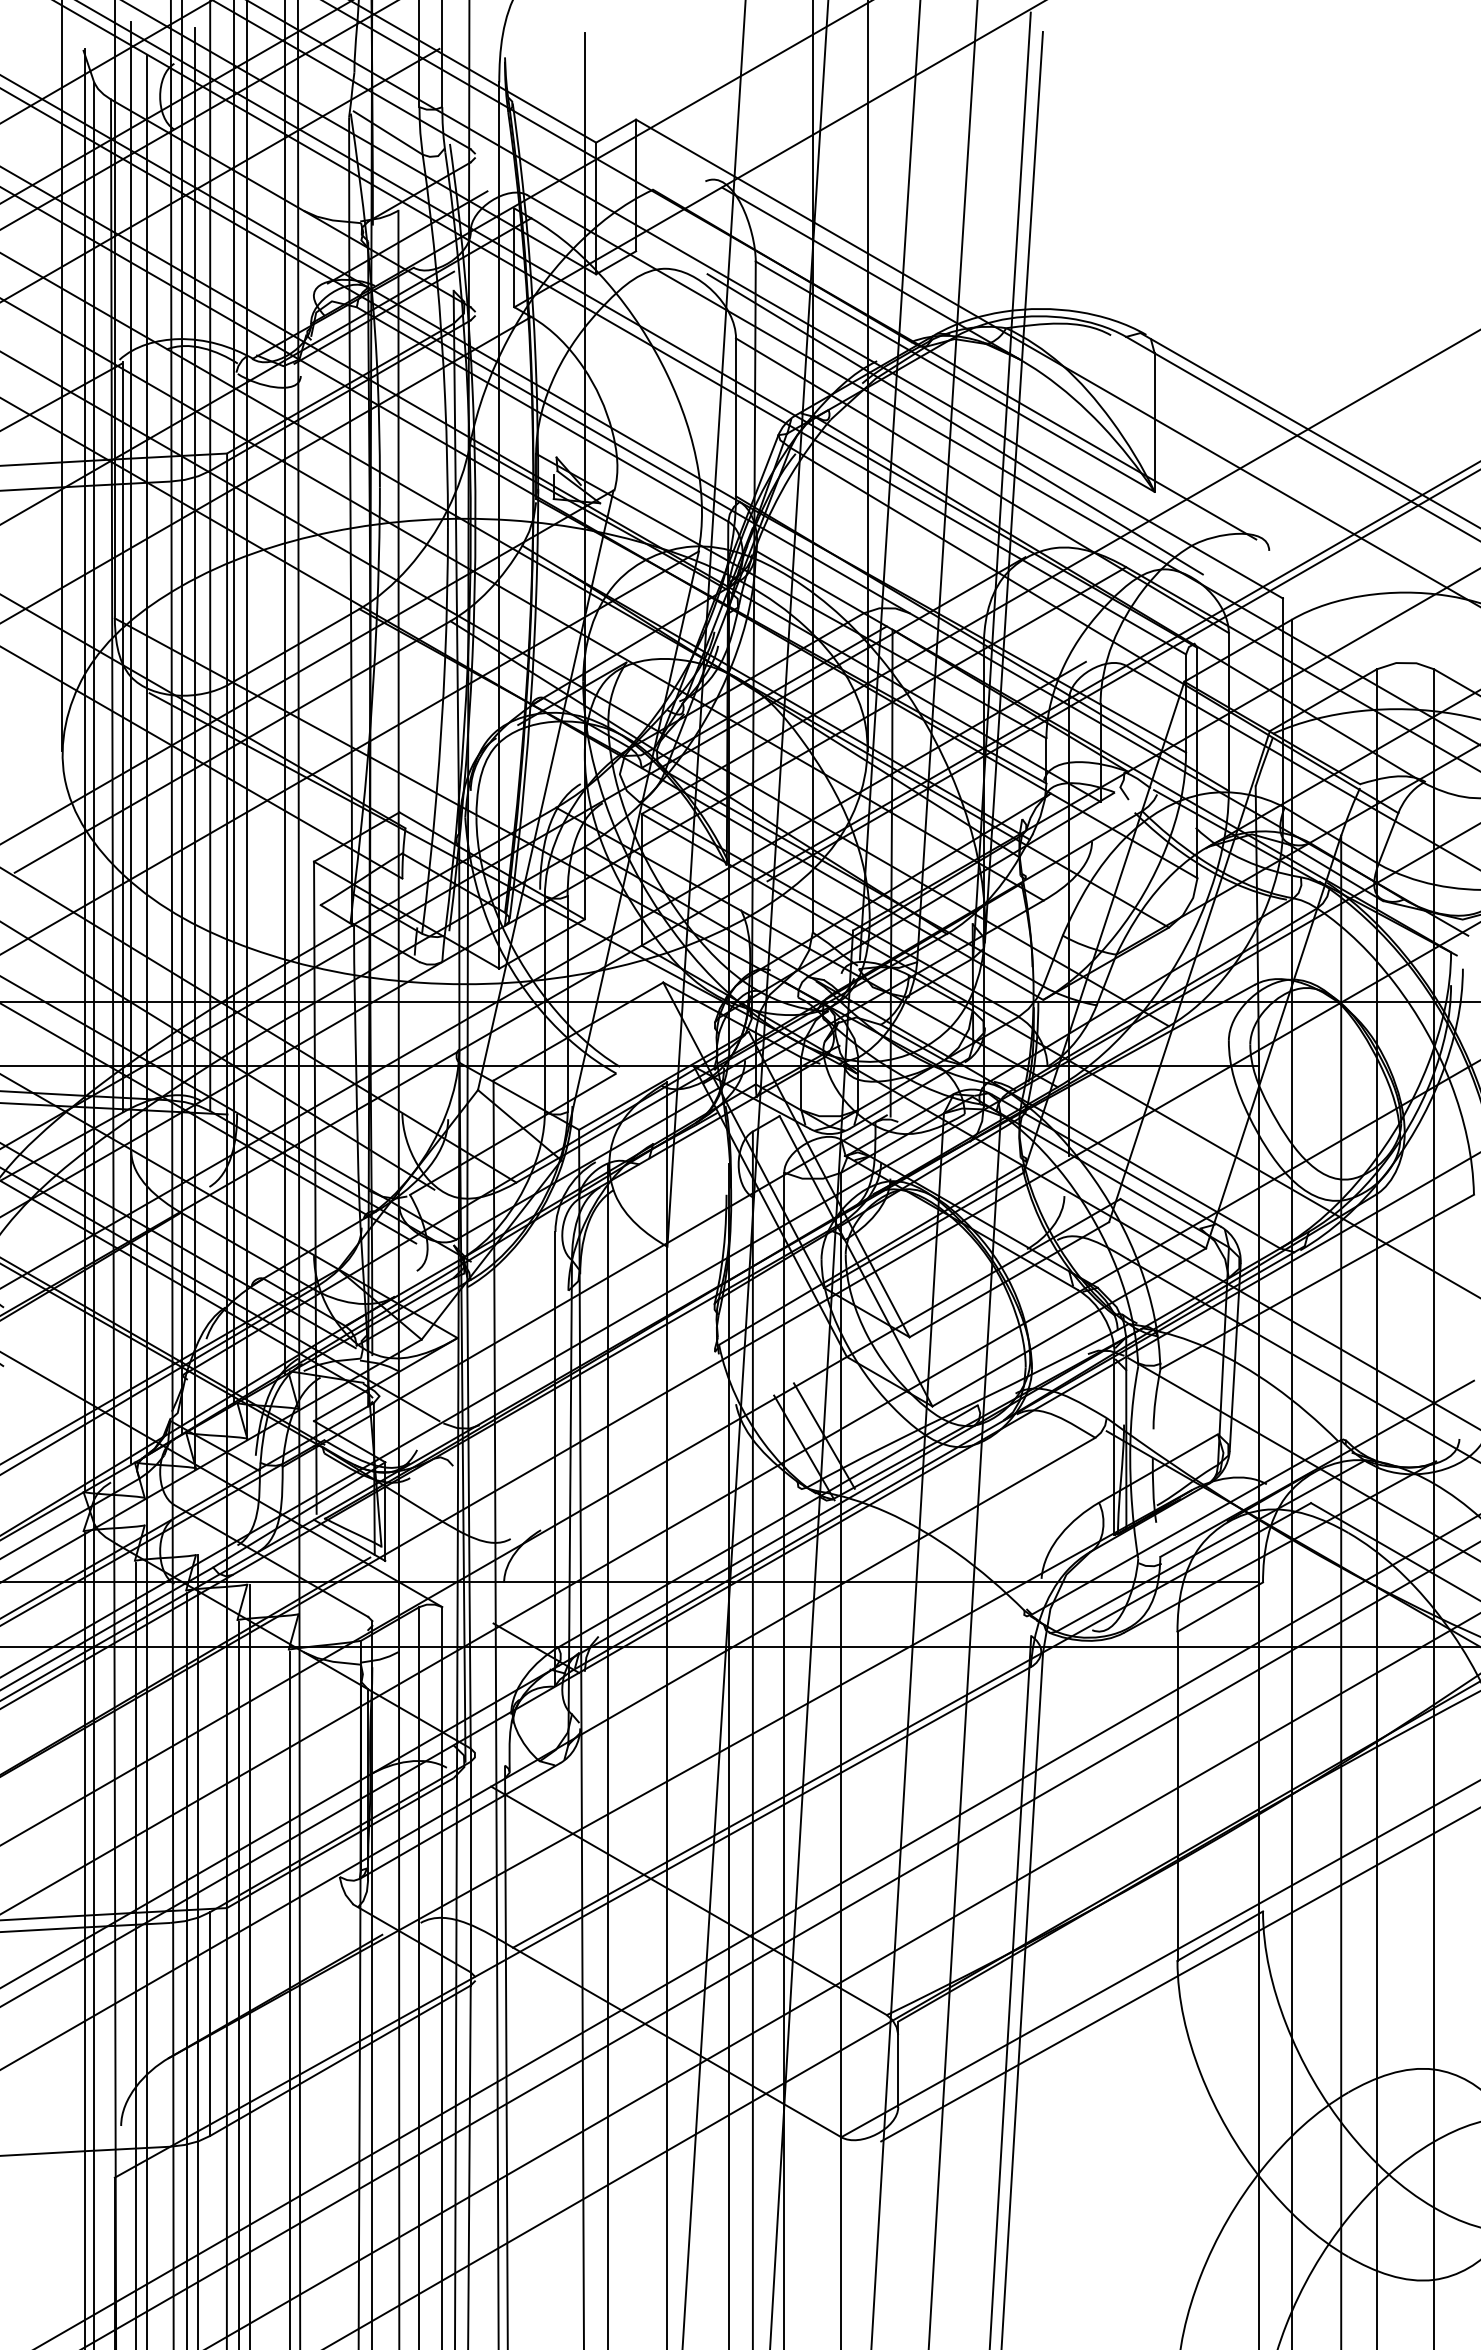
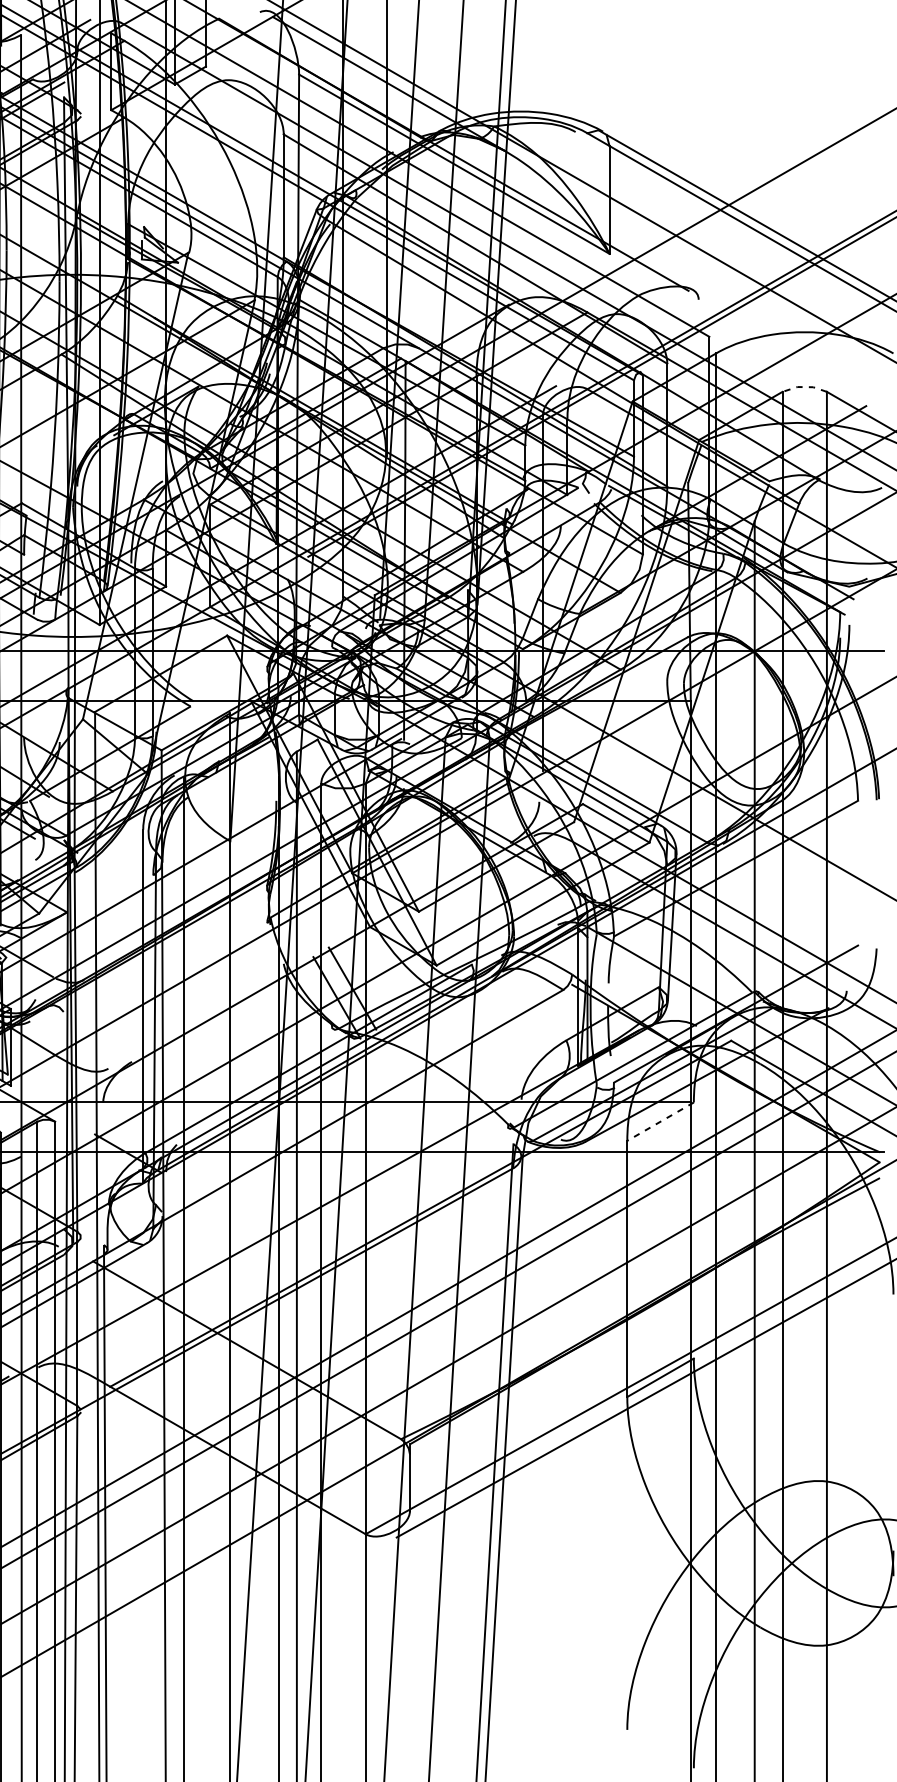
line: (954, 424) -> (453, 201), removed
line: (1404, 663) -> (803, 387), solid -> dashed
line: (1219, 1607) -> (659, 1122), solid -> dashed

